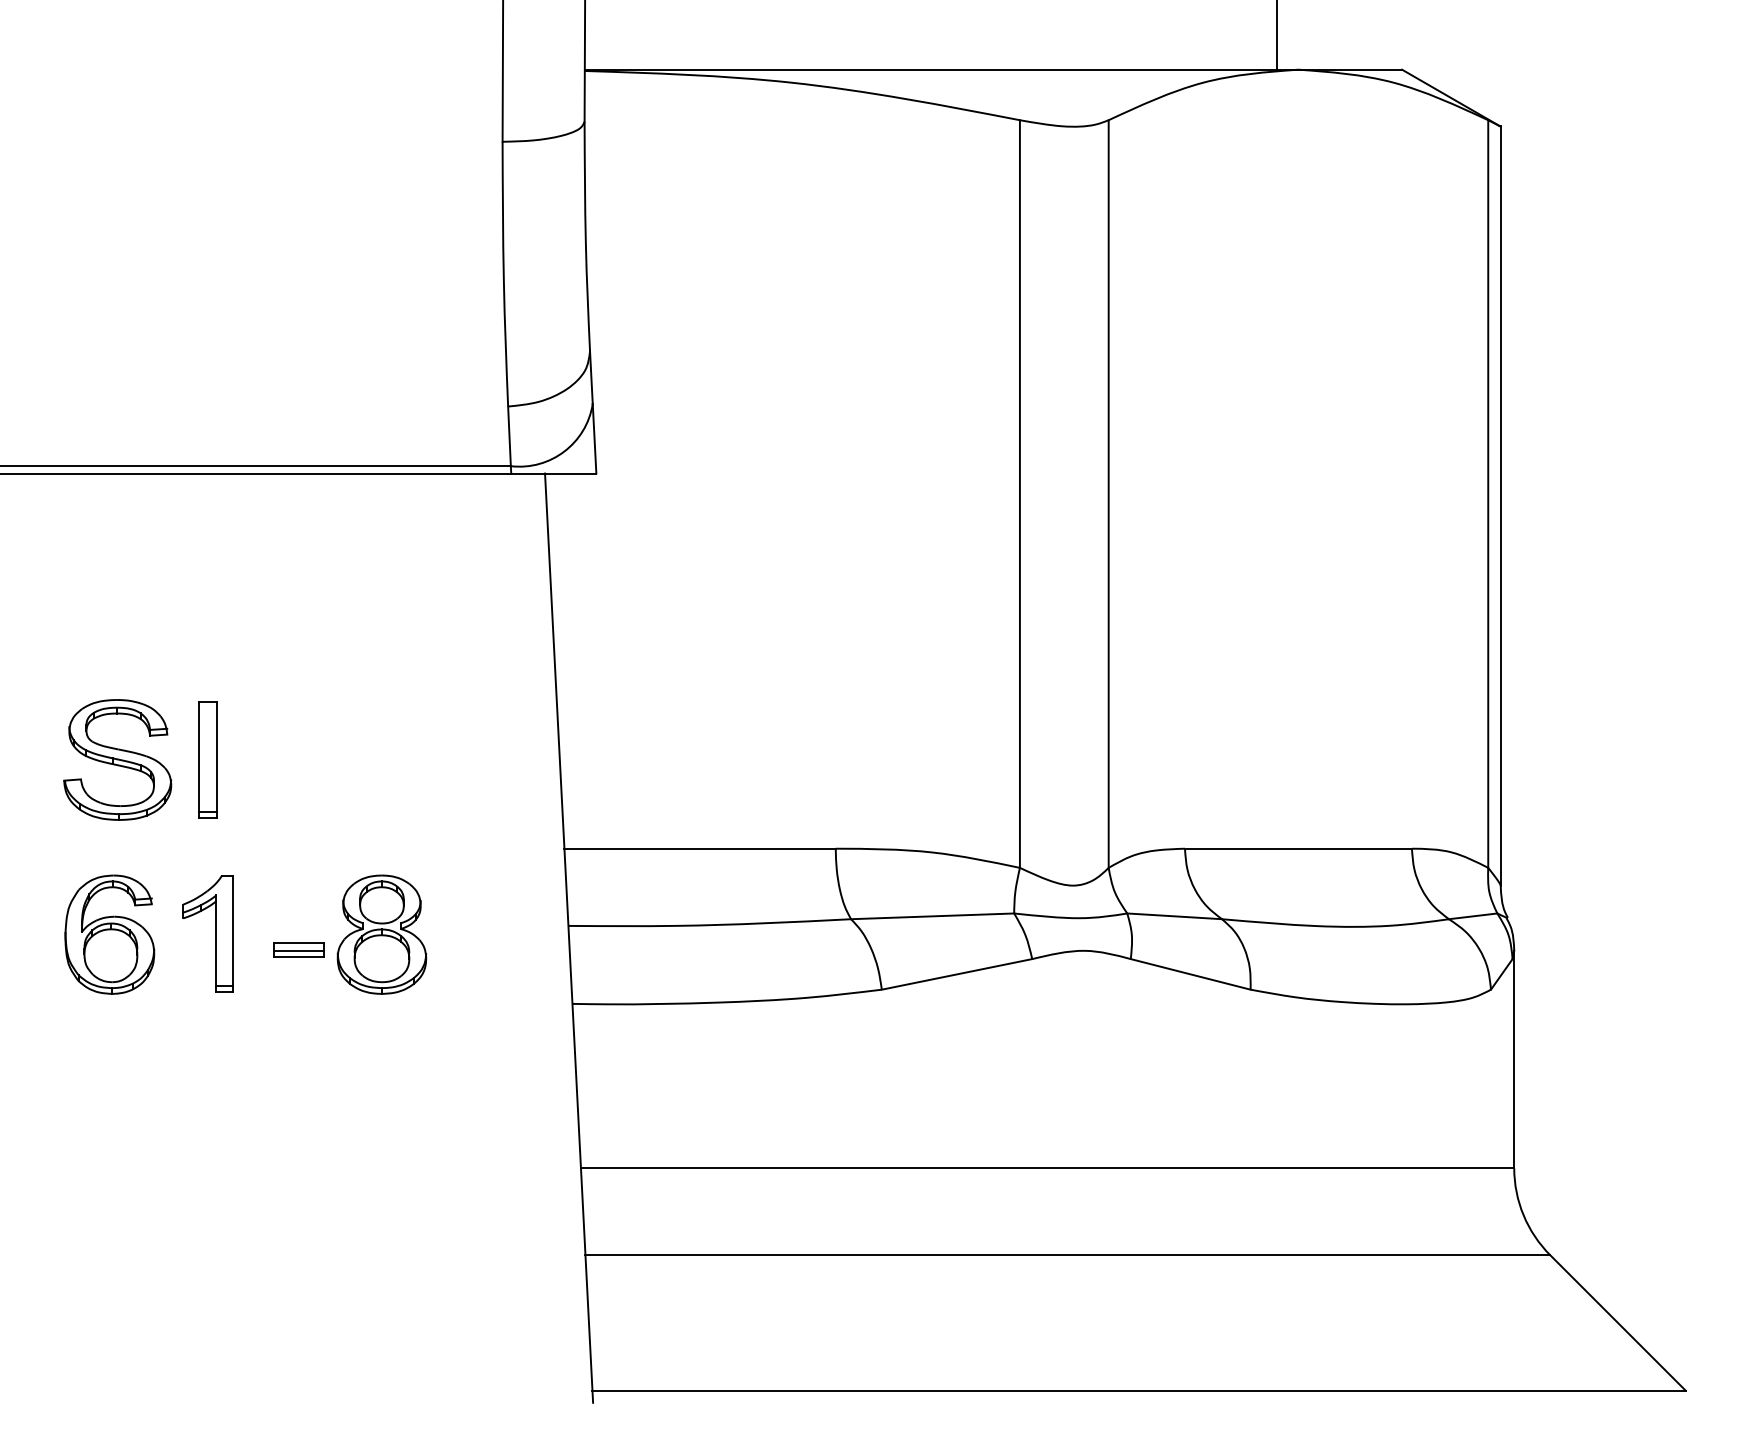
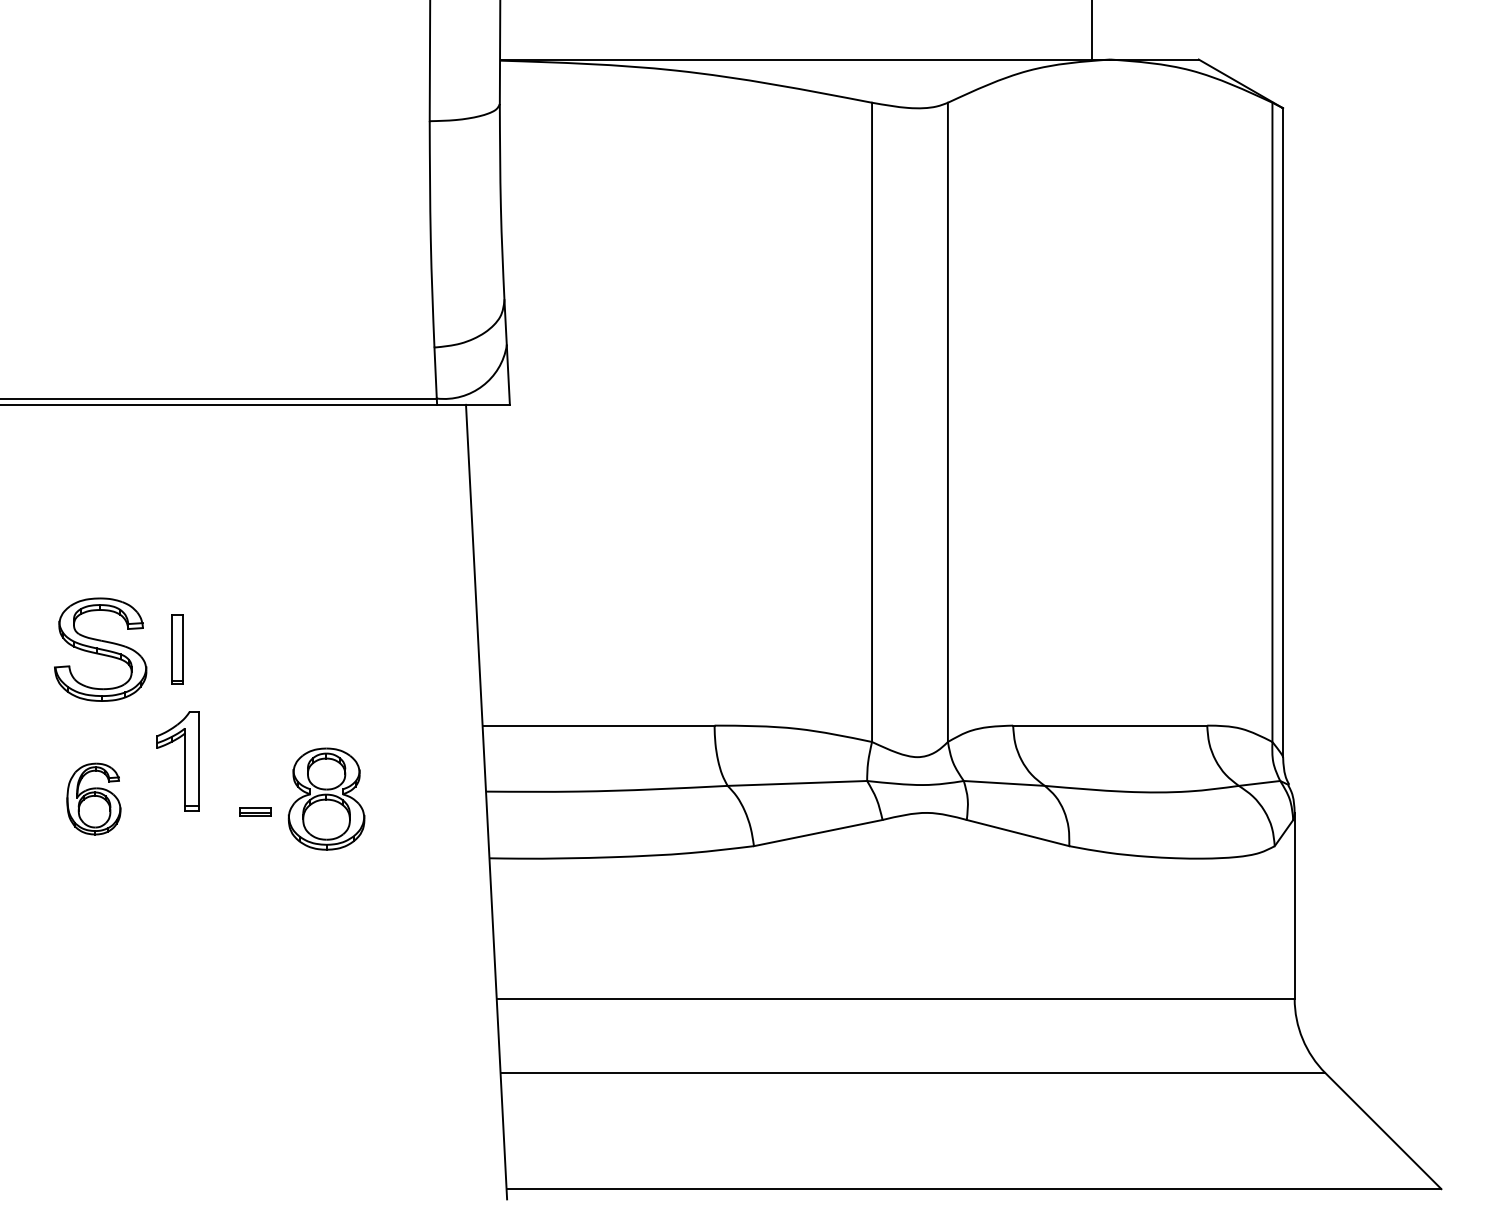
part: (207, 759) -> (177, 649), size x0.7
part: (109, 933) -> (93, 798), size x0.7
part: (215, 933) -> (184, 761), moved
part: (298, 949) -> (255, 811), size x0.7

